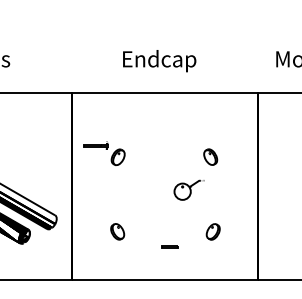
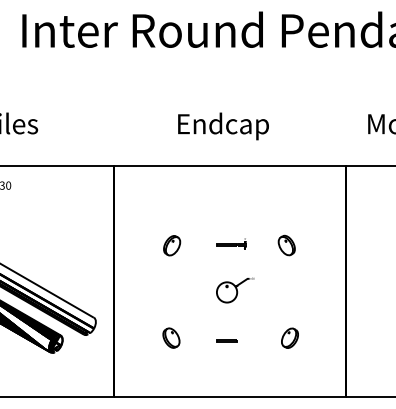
part: (95, 145) -> (231, 243), moved
part: (189, 190) -> (235, 290), moved
line: (169, 246) -> (226, 340), moved

